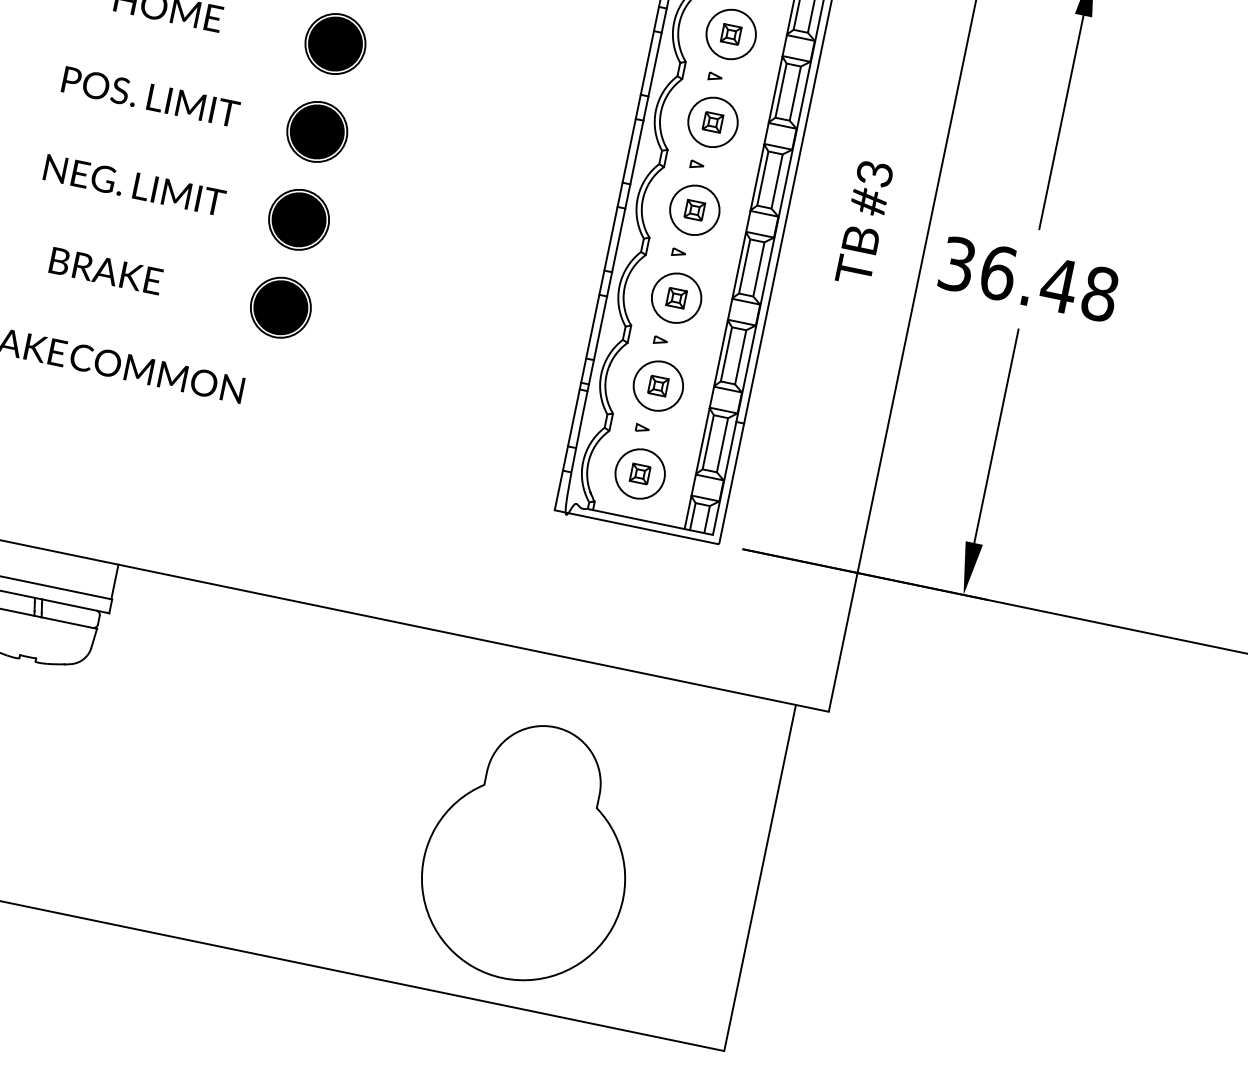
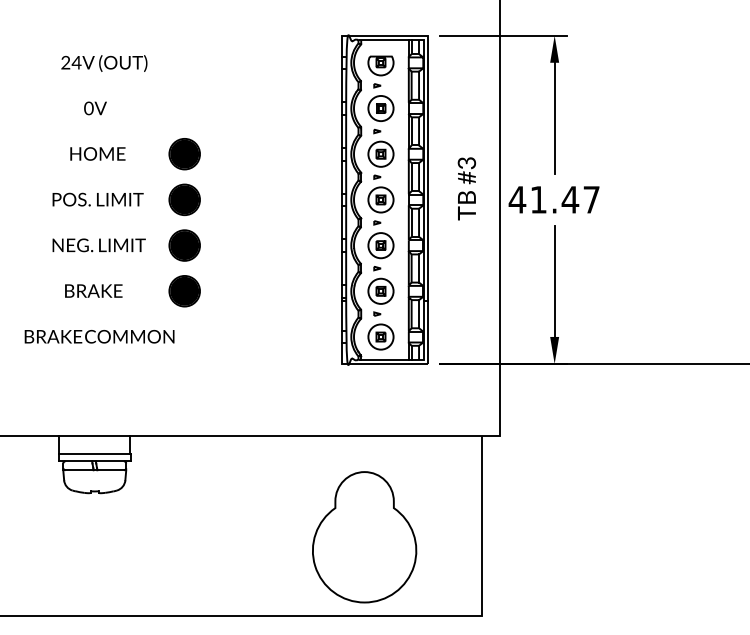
text: (1026, 278) -> (553, 199), 36.48 -> 41.47

